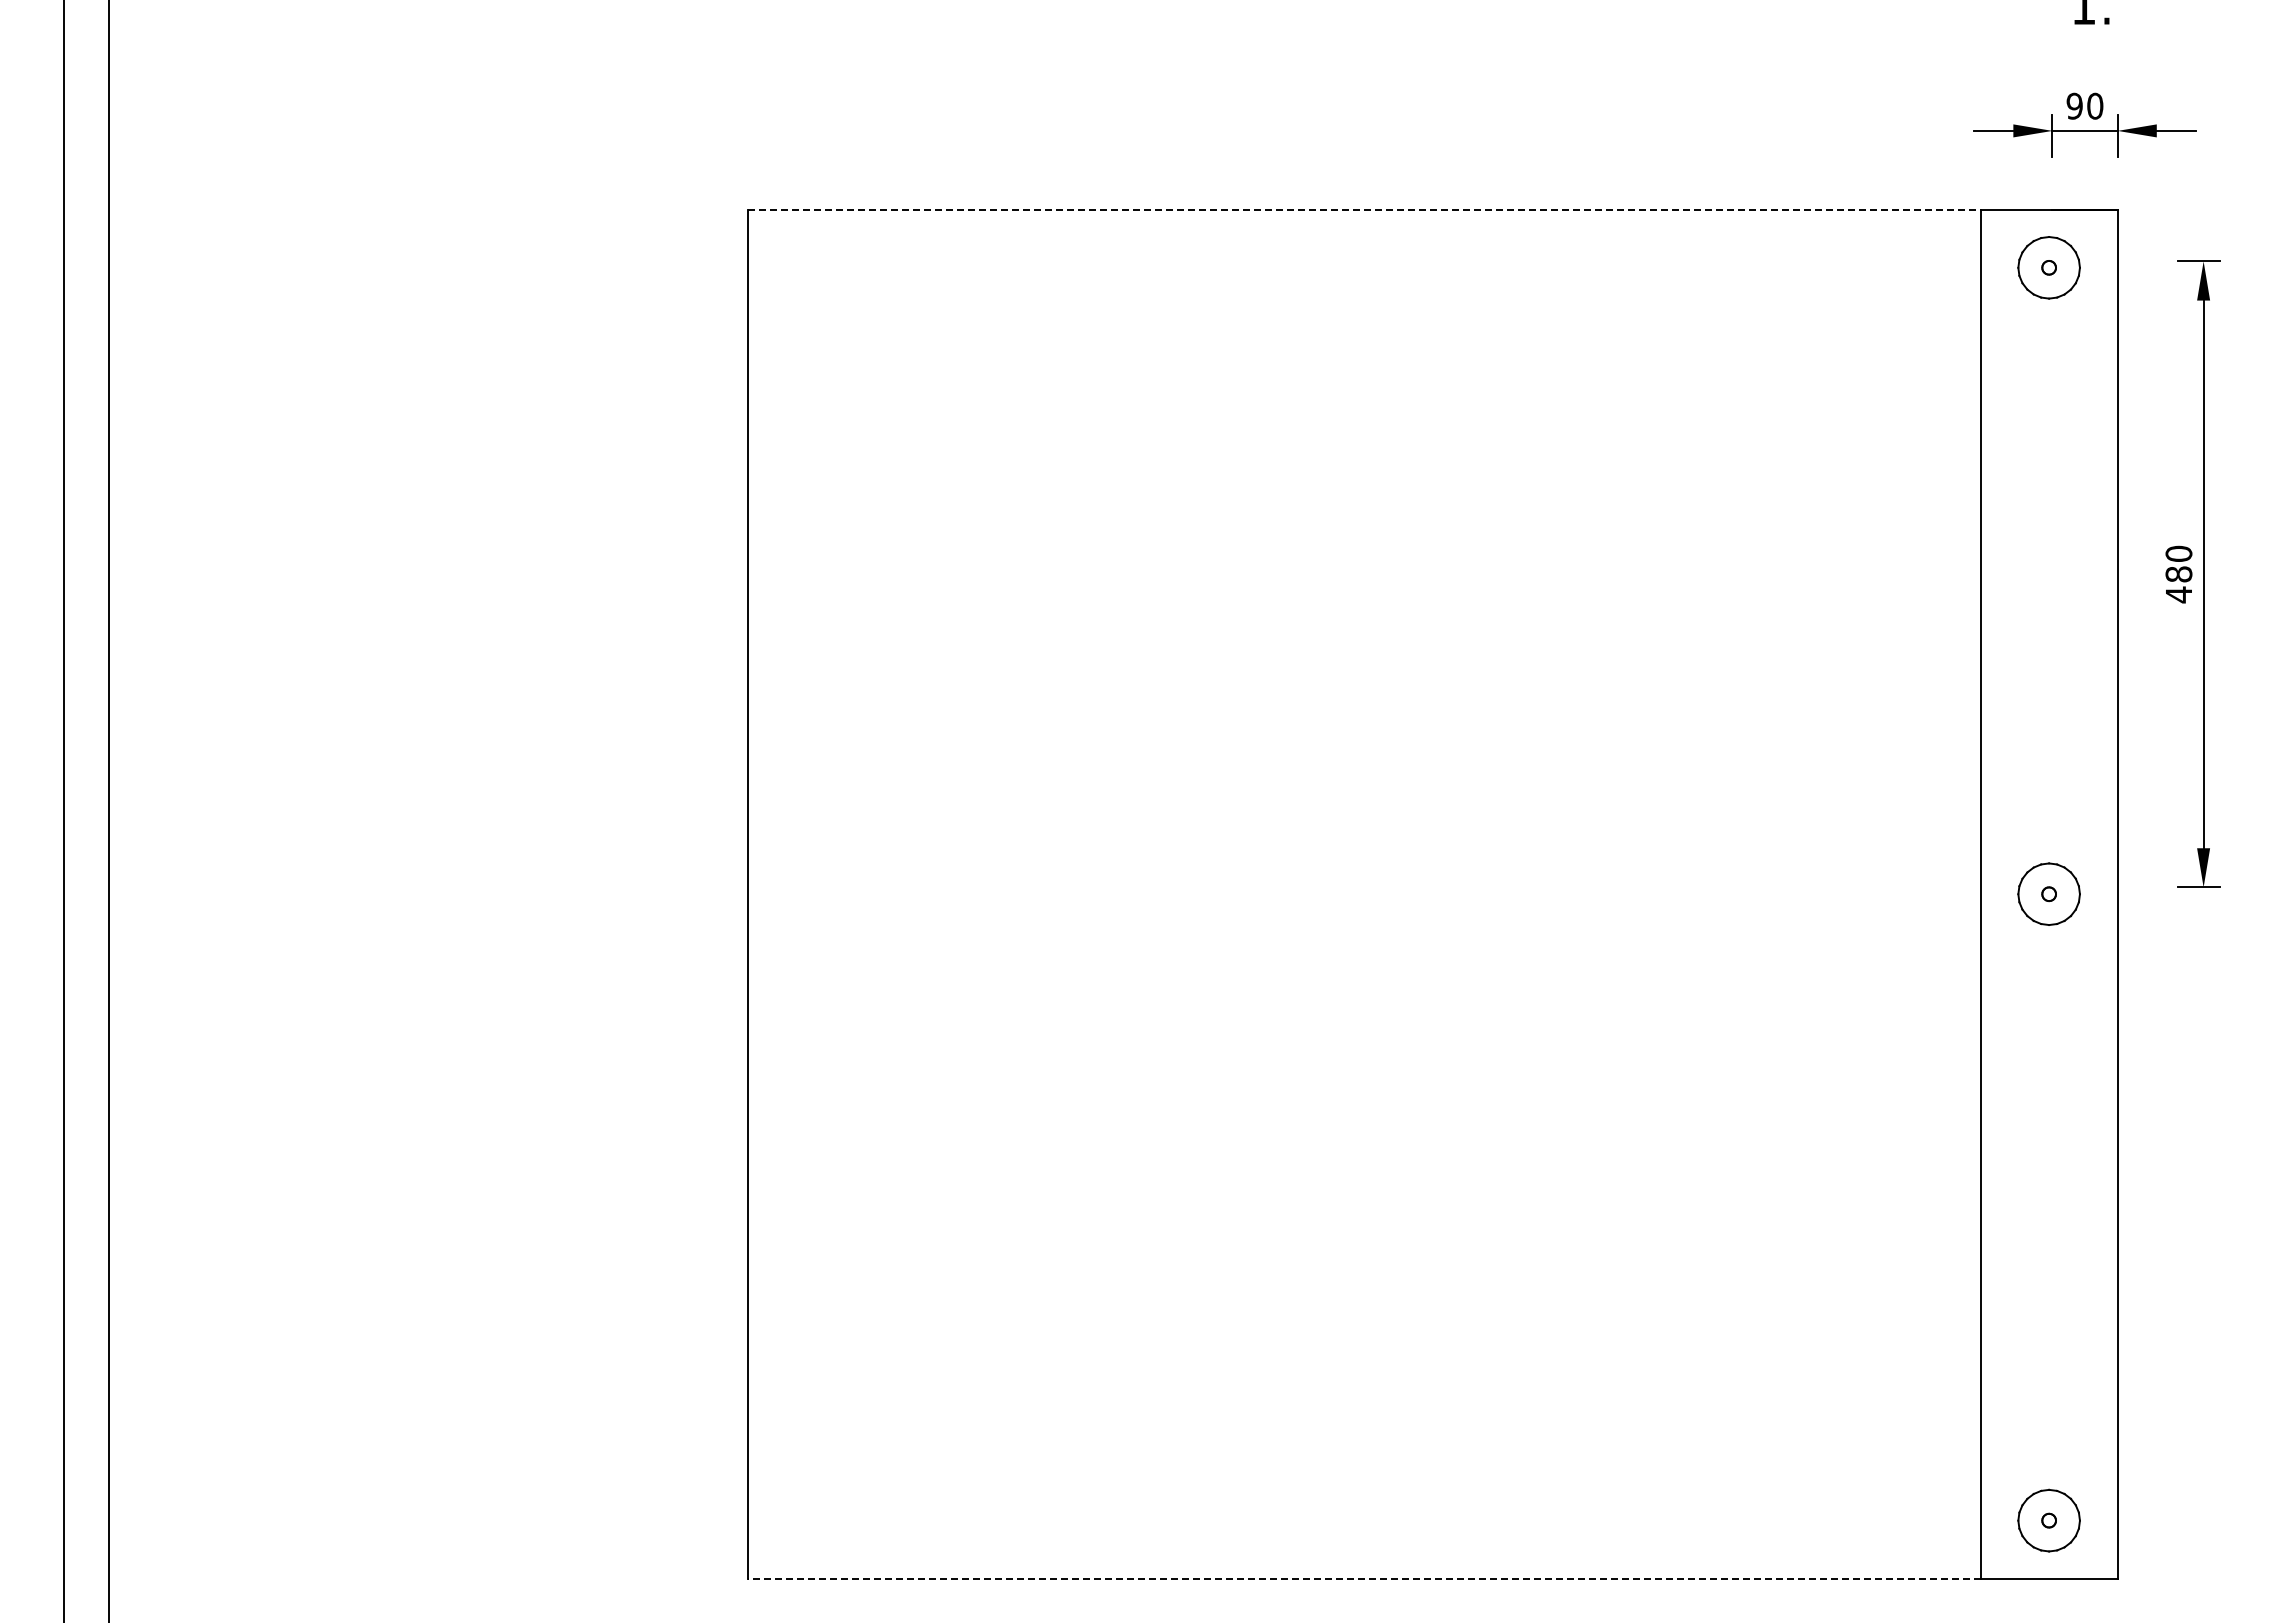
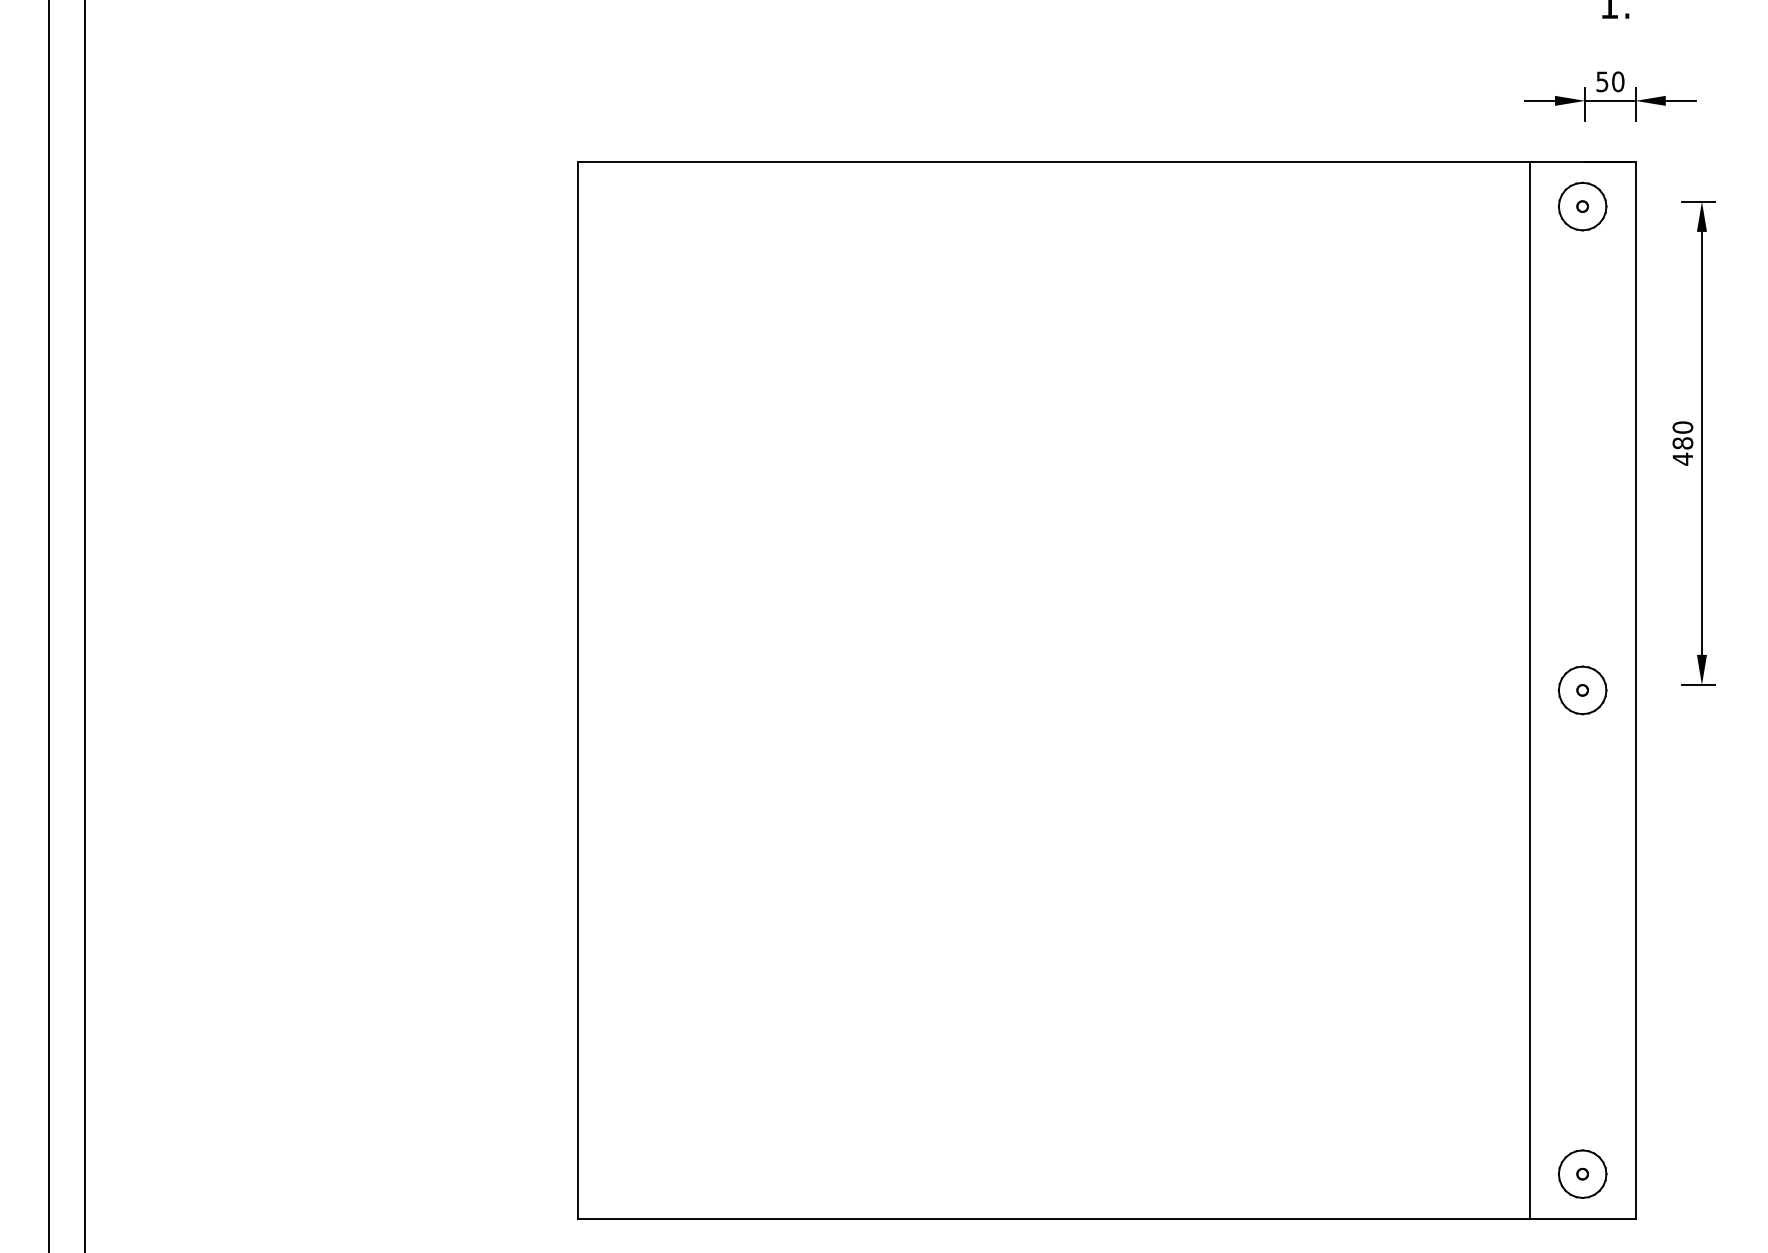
text: (2074, 105) -> (1602, 81), 90 -> 50
line: (1365, 209) -> (1054, 161), dashed -> solid
line: (1364, 1578) -> (1053, 1218), dashed -> solid

